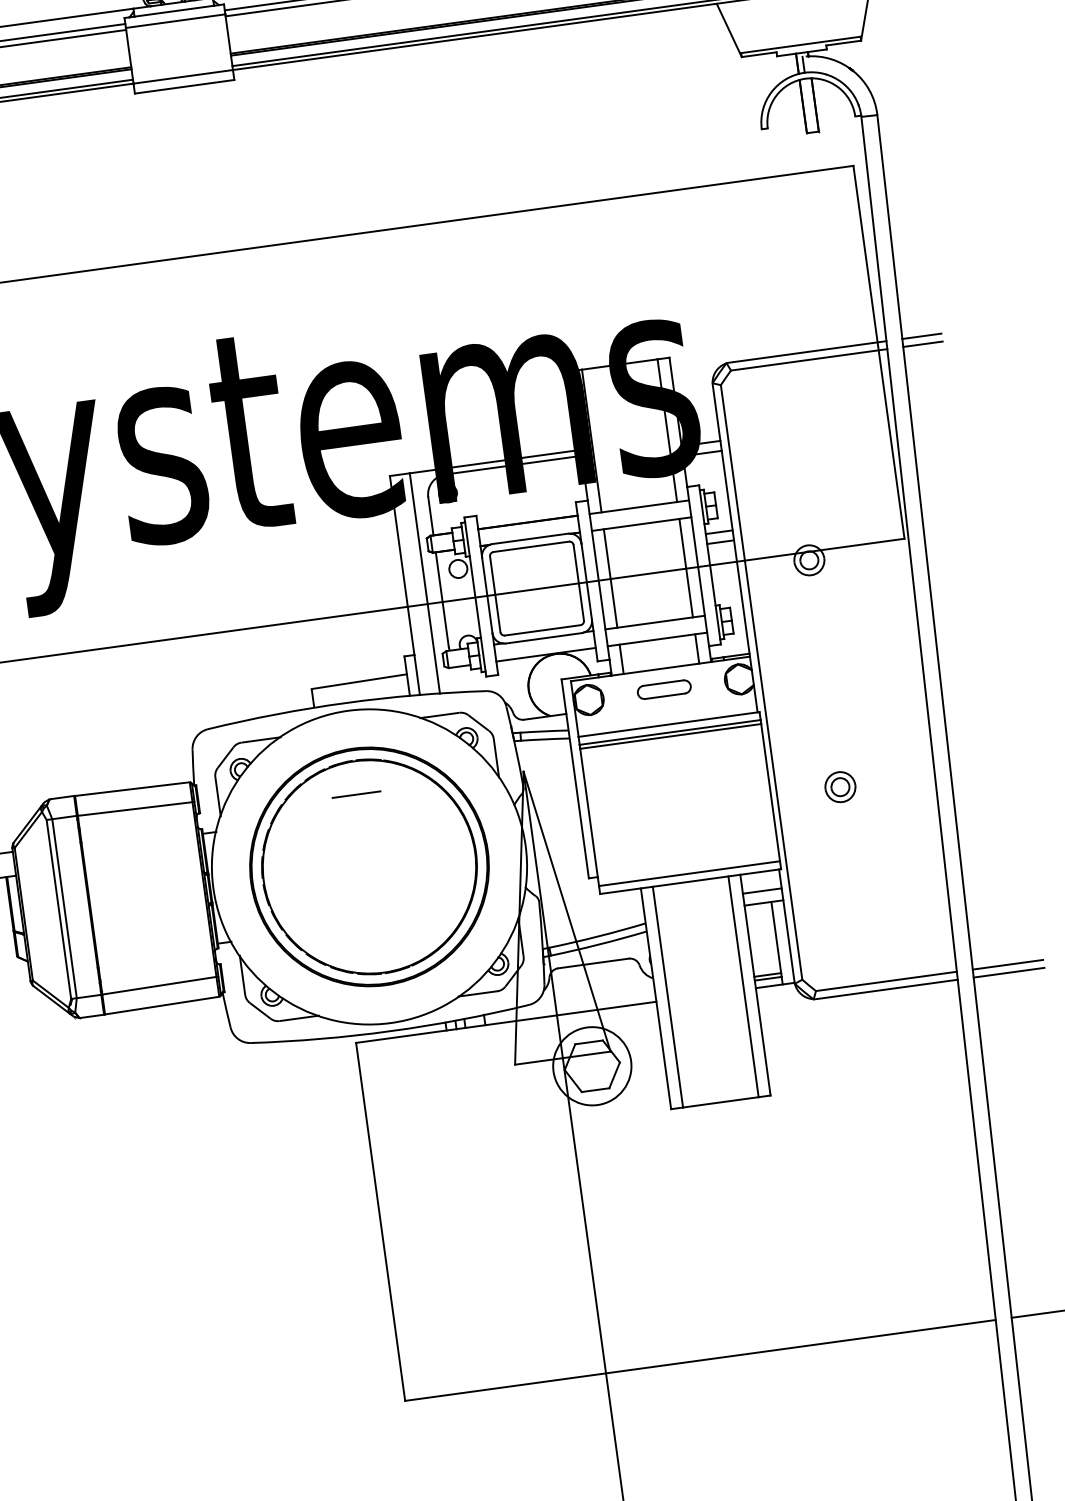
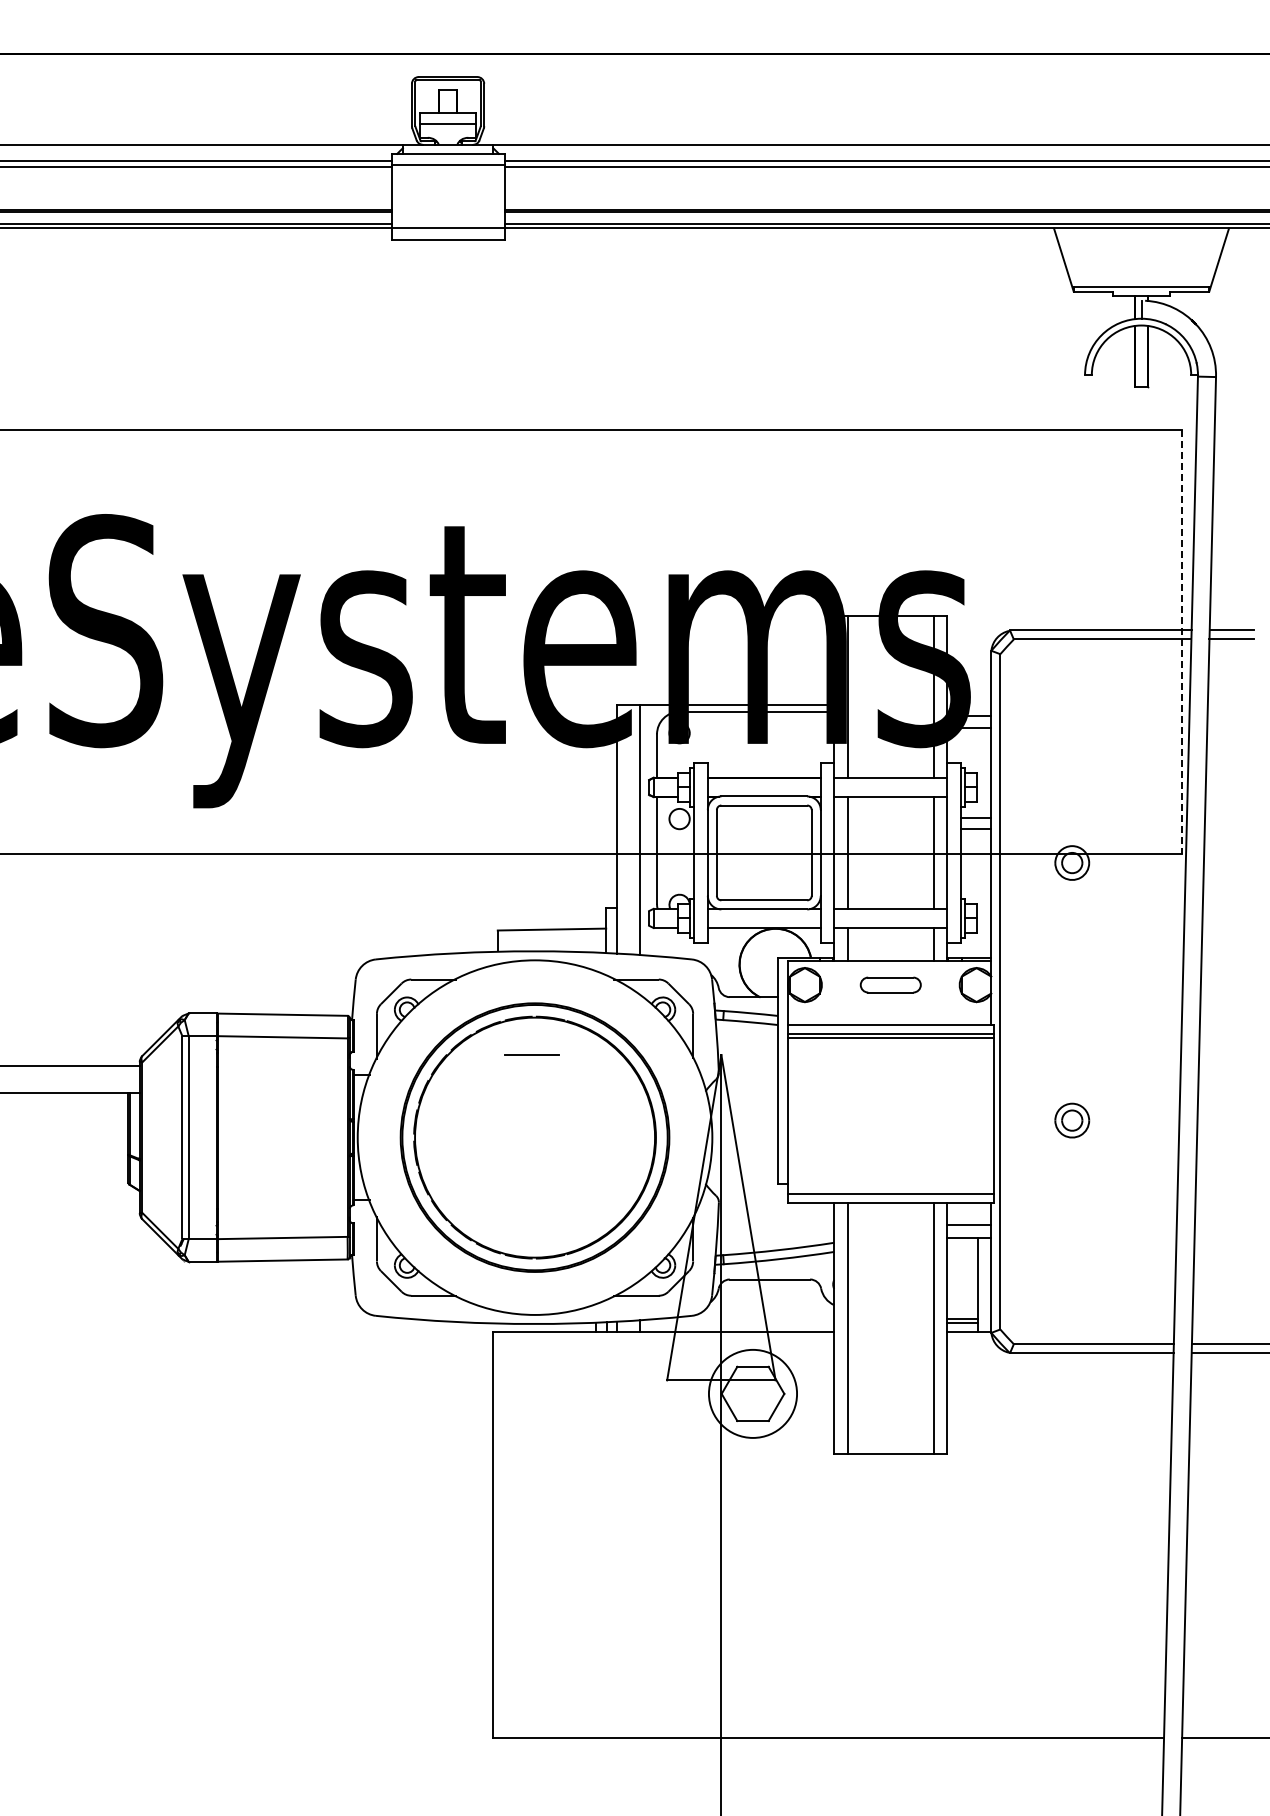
line: (878, 352) -> (1181, 641), solid -> dashed

